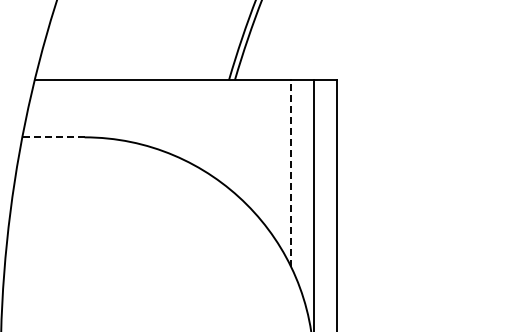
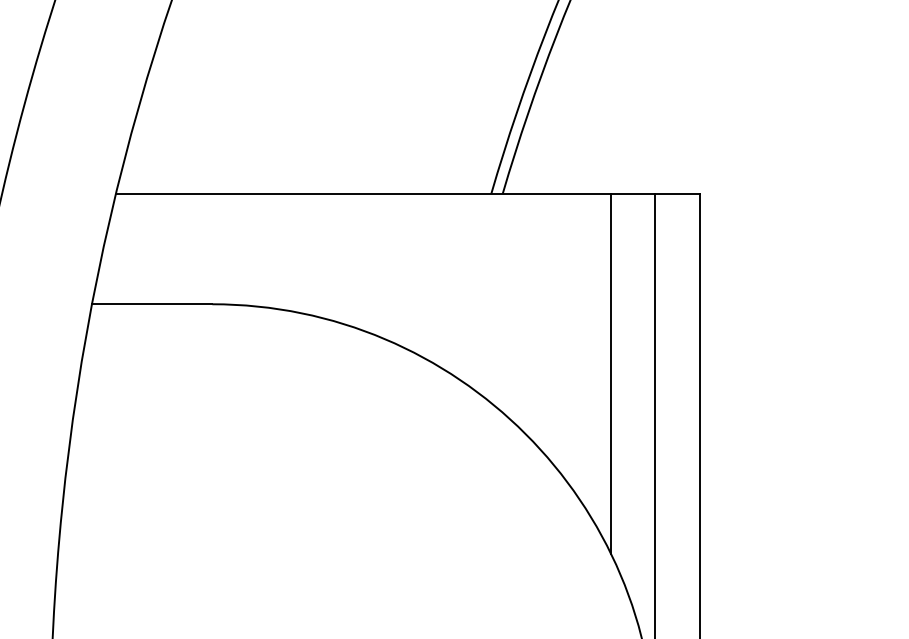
line: (53, 137) -> (152, 304), dashed -> solid
line: (290, 172) -> (610, 372), dashed -> solid

